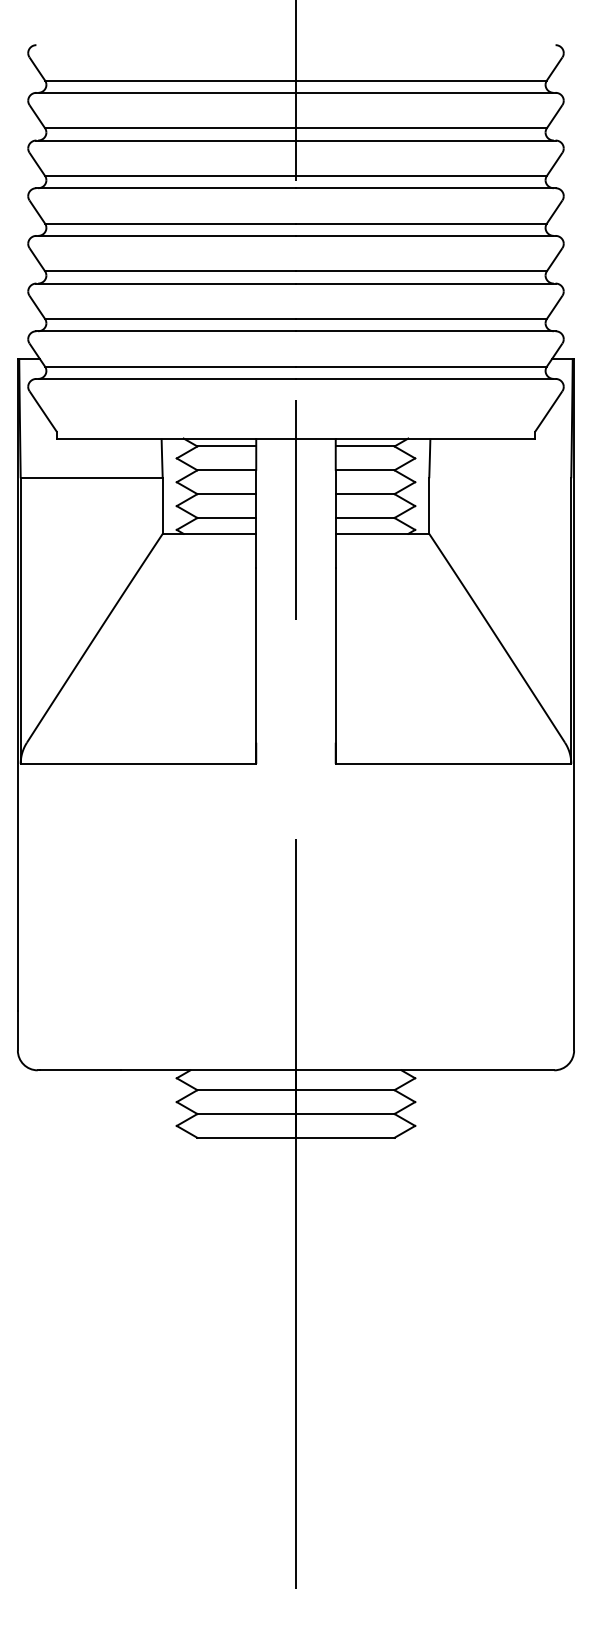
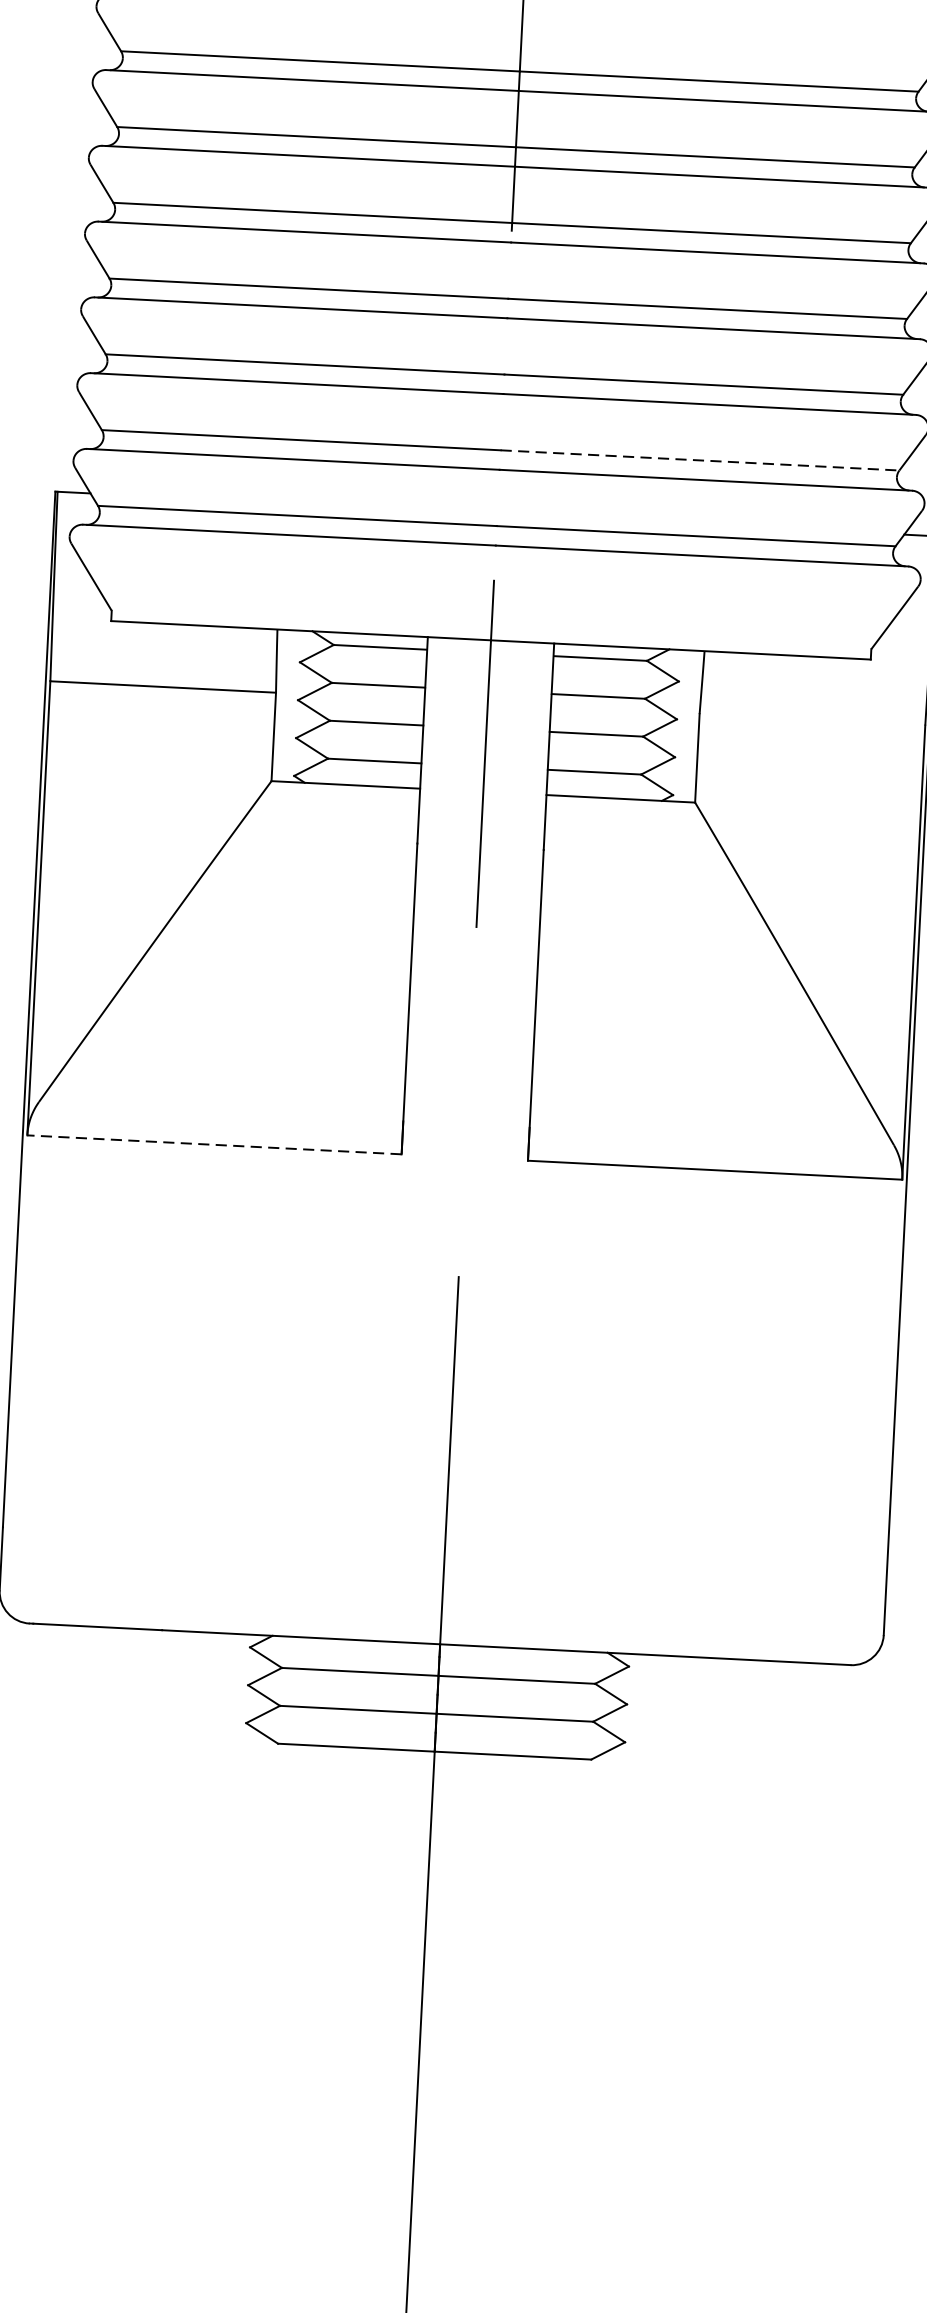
line: (421, 318) -> (700, 459), solid -> dashed
line: (138, 764) -> (214, 1145), solid -> dashed

